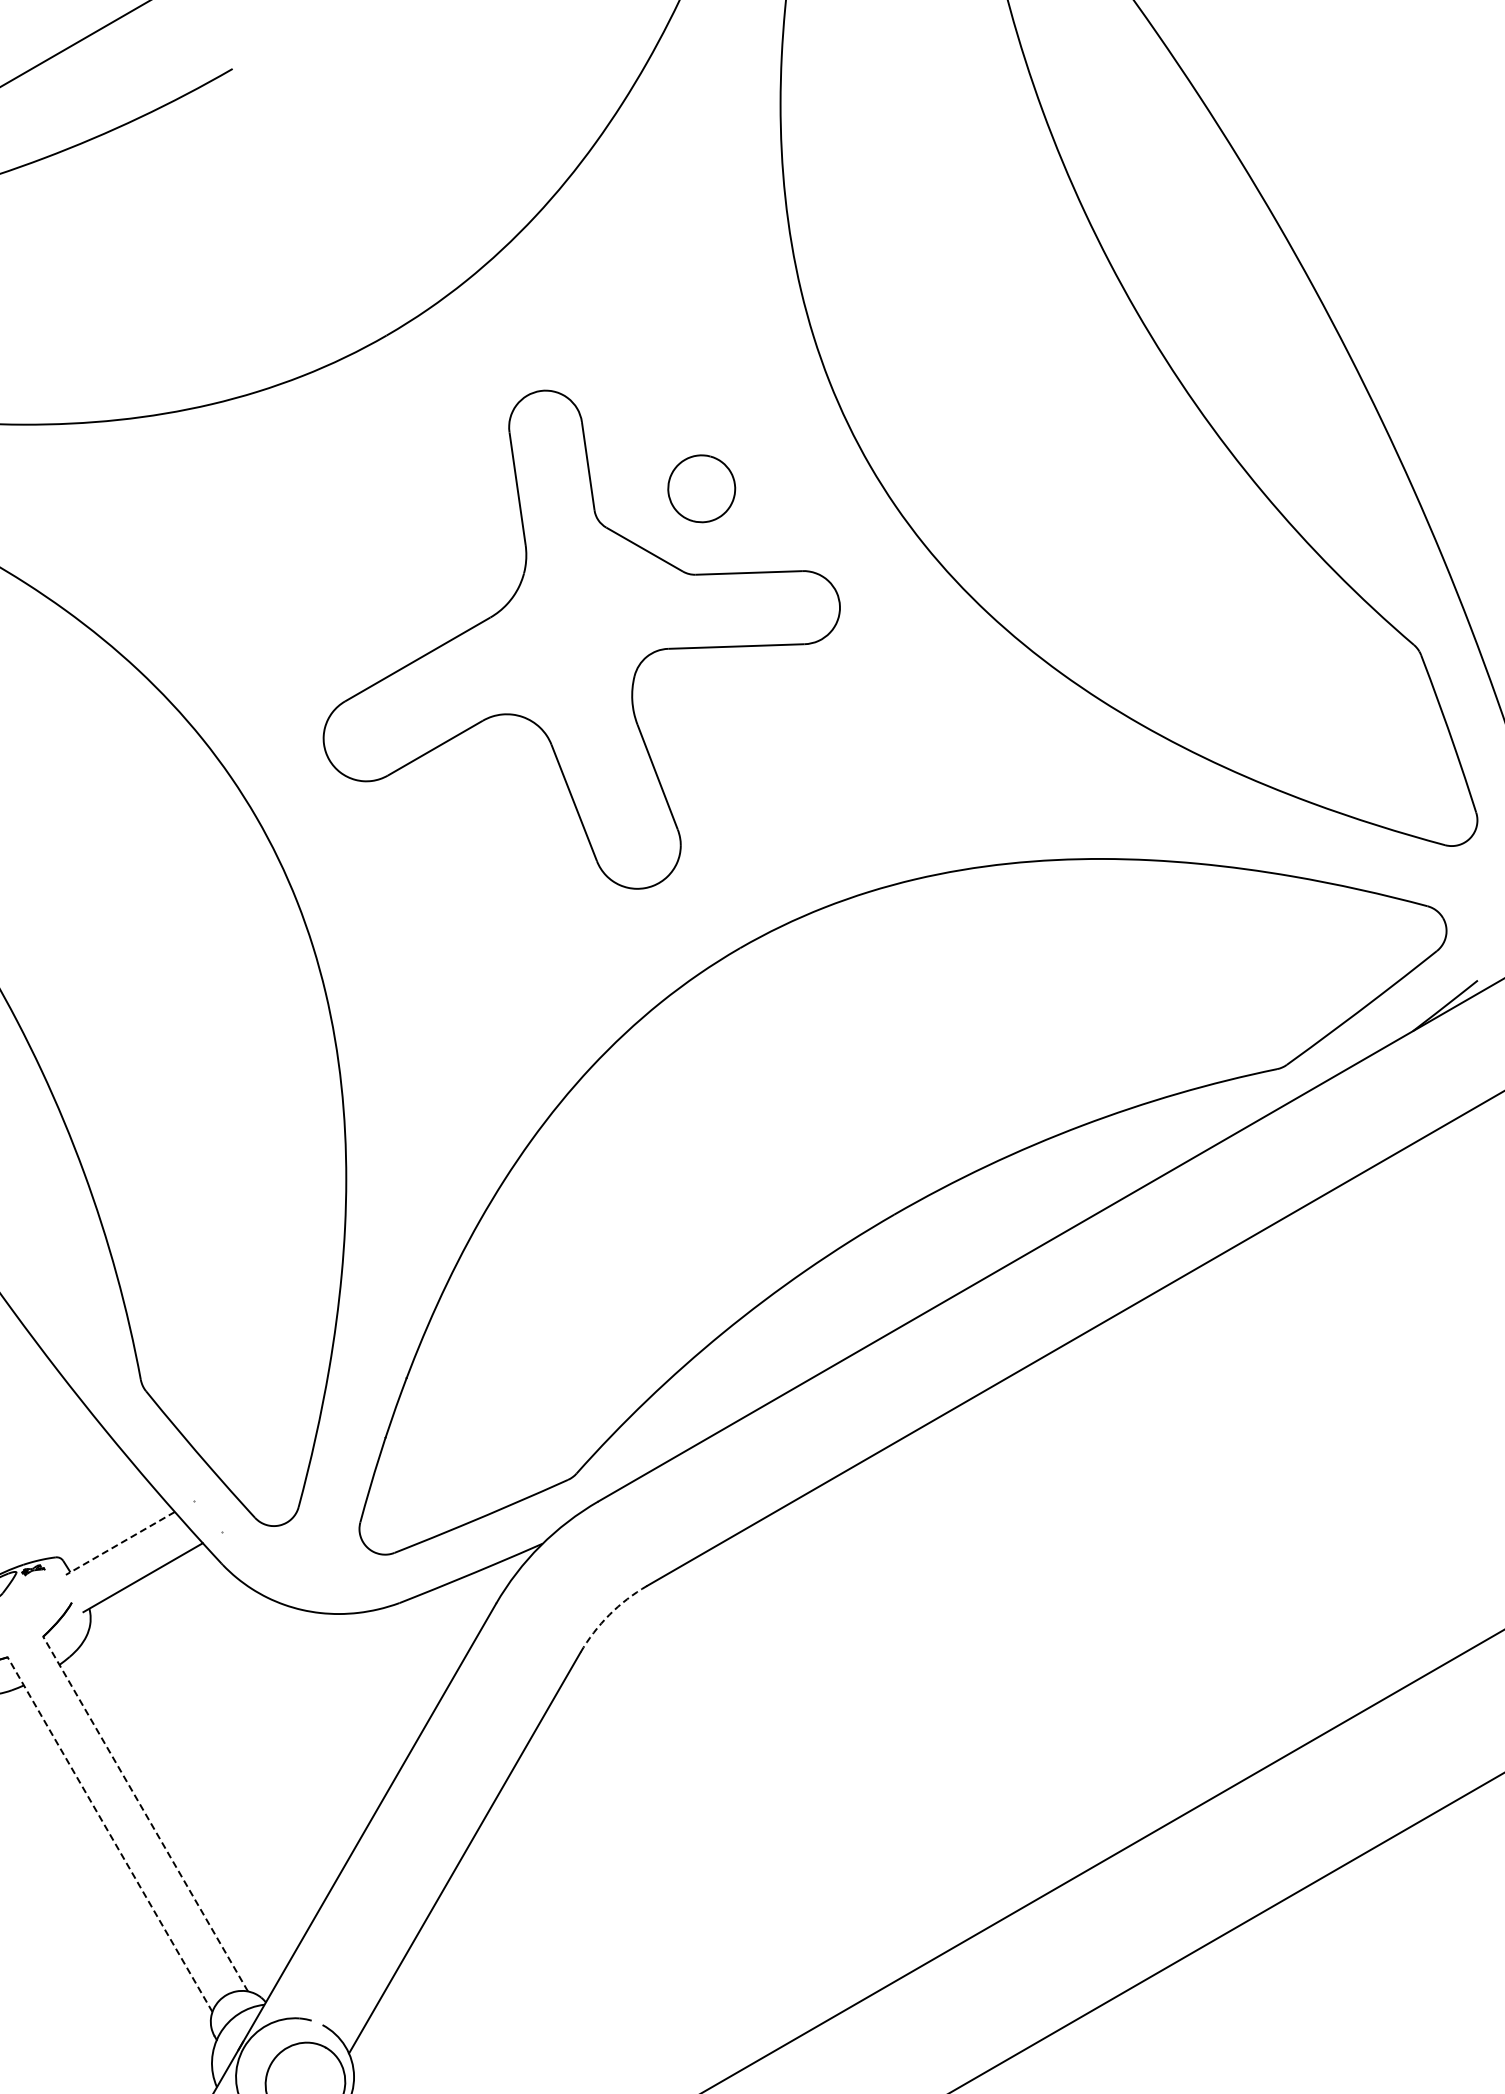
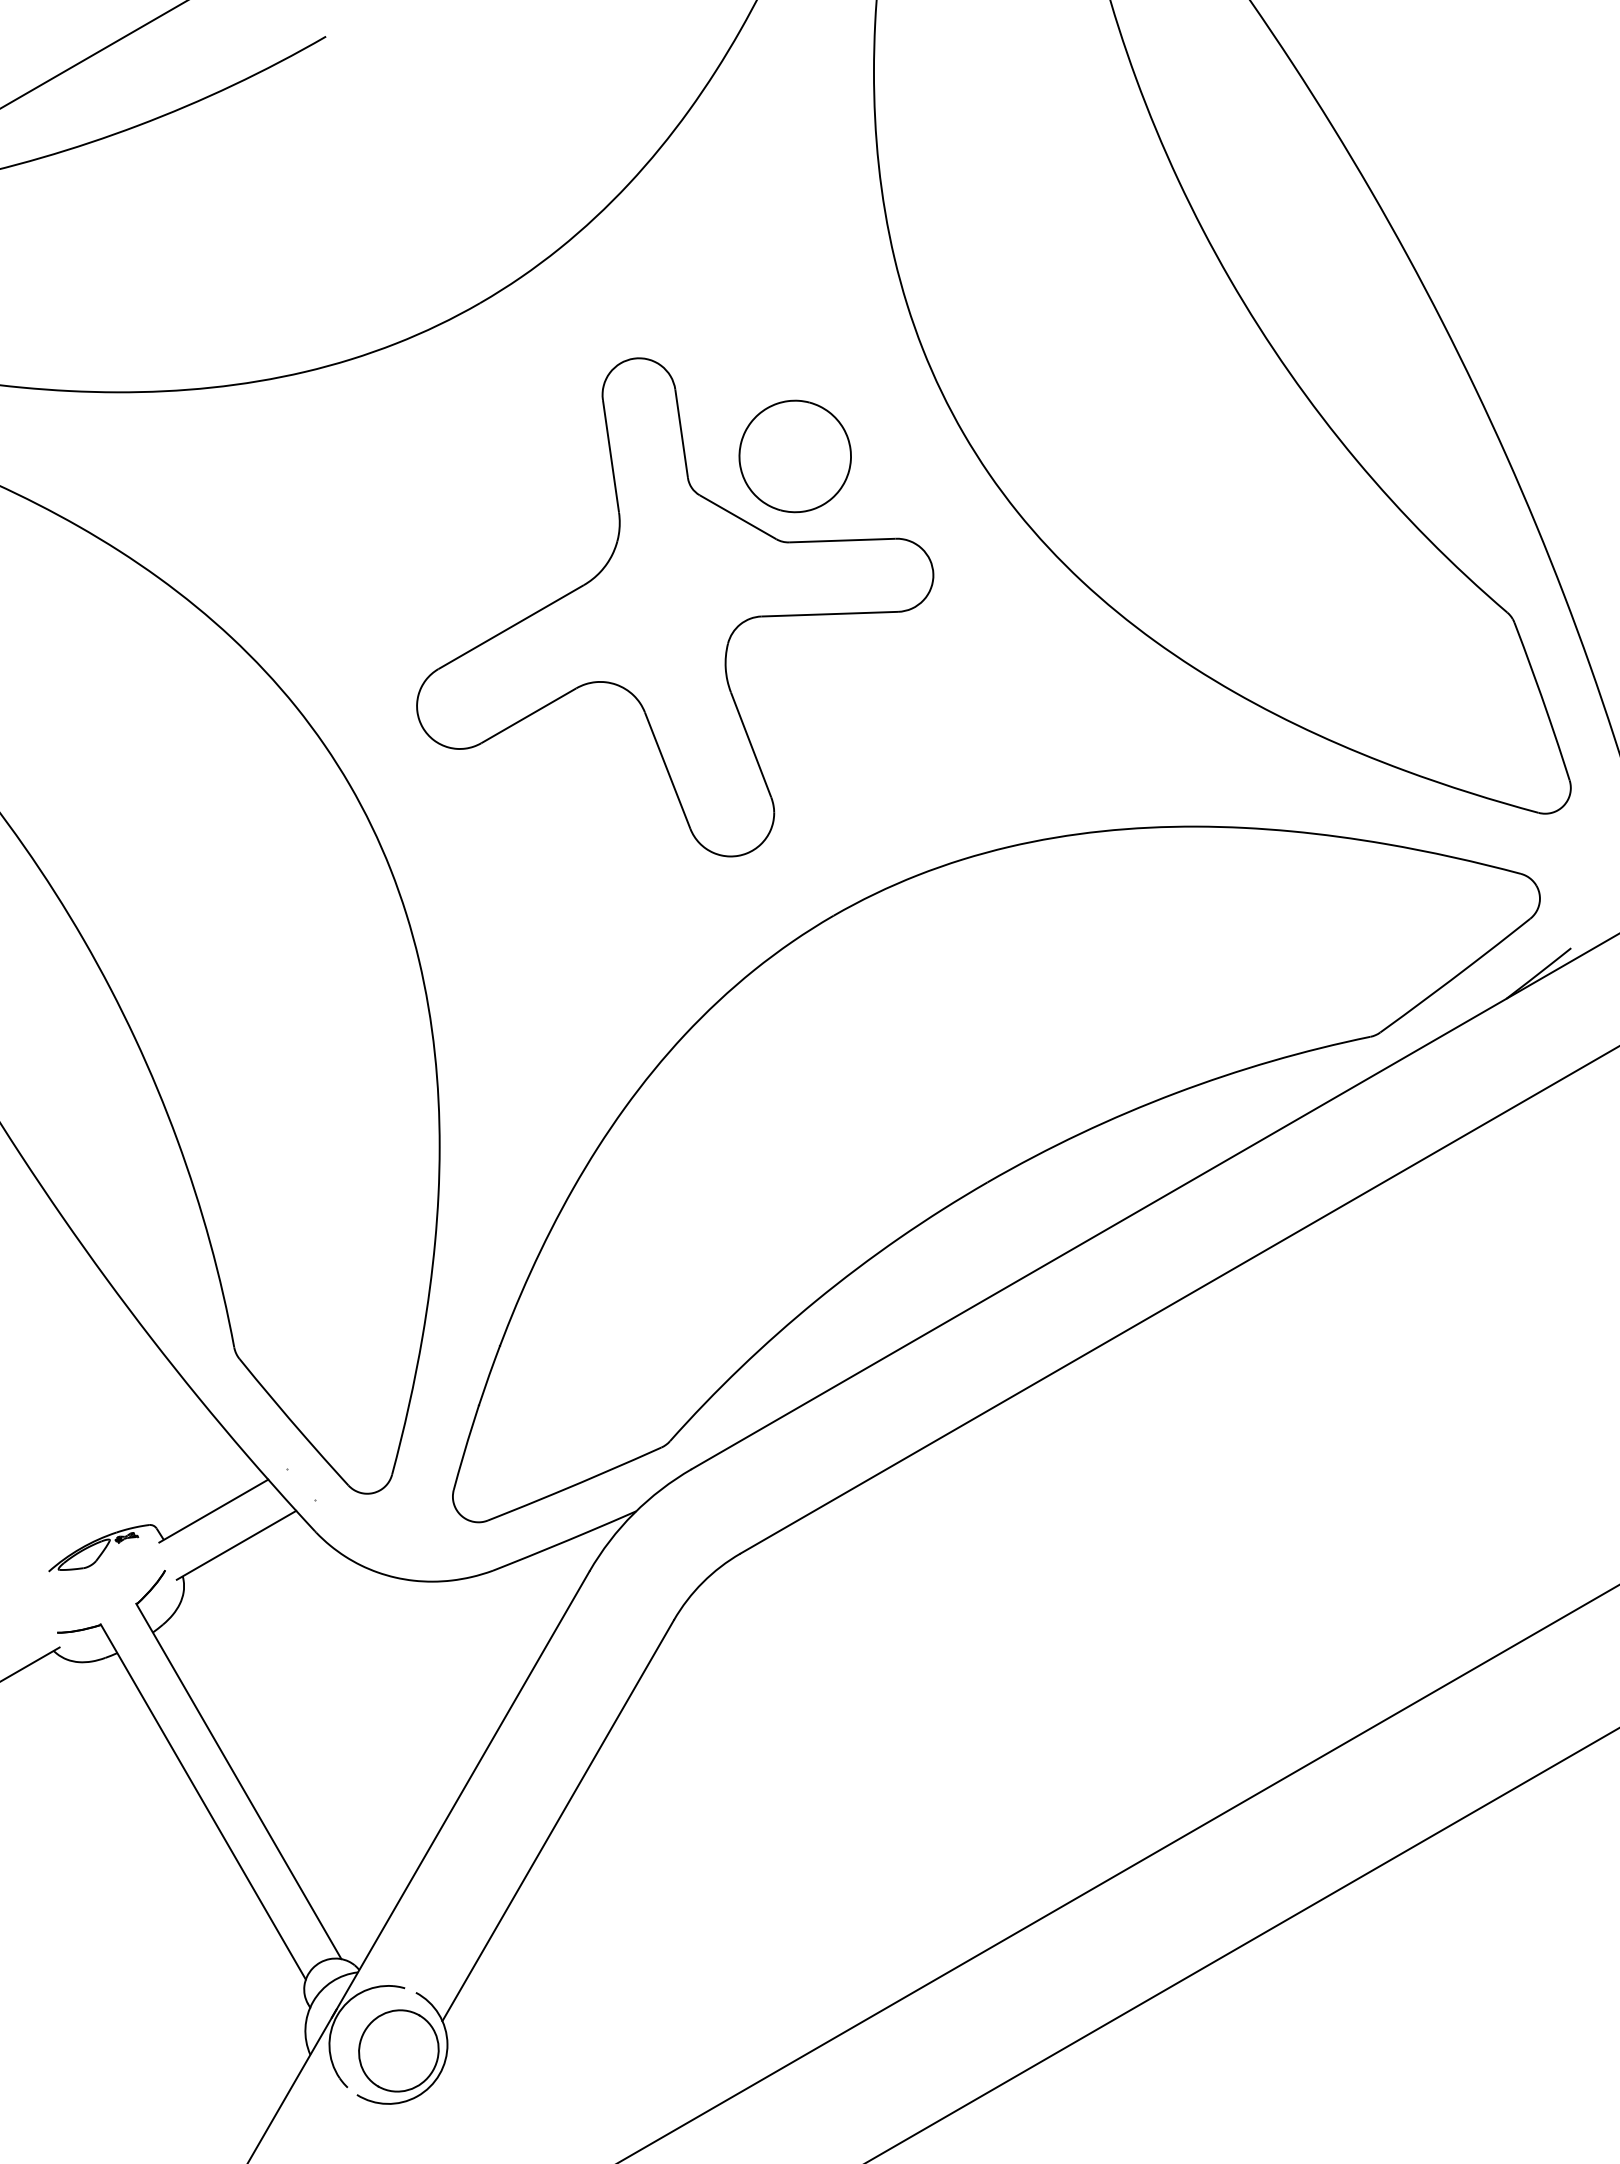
part: (701, 488) -> (794, 456), size x1.67
line: (120, 1543) -> (213, 1511), dashed -> solid
arc: (609, 1614) -> (702, 1582), dashed -> solid
line: (145, 1813) -> (238, 1781), dashed -> solid
line: (110, 1833) -> (203, 1801), dashed -> solid

